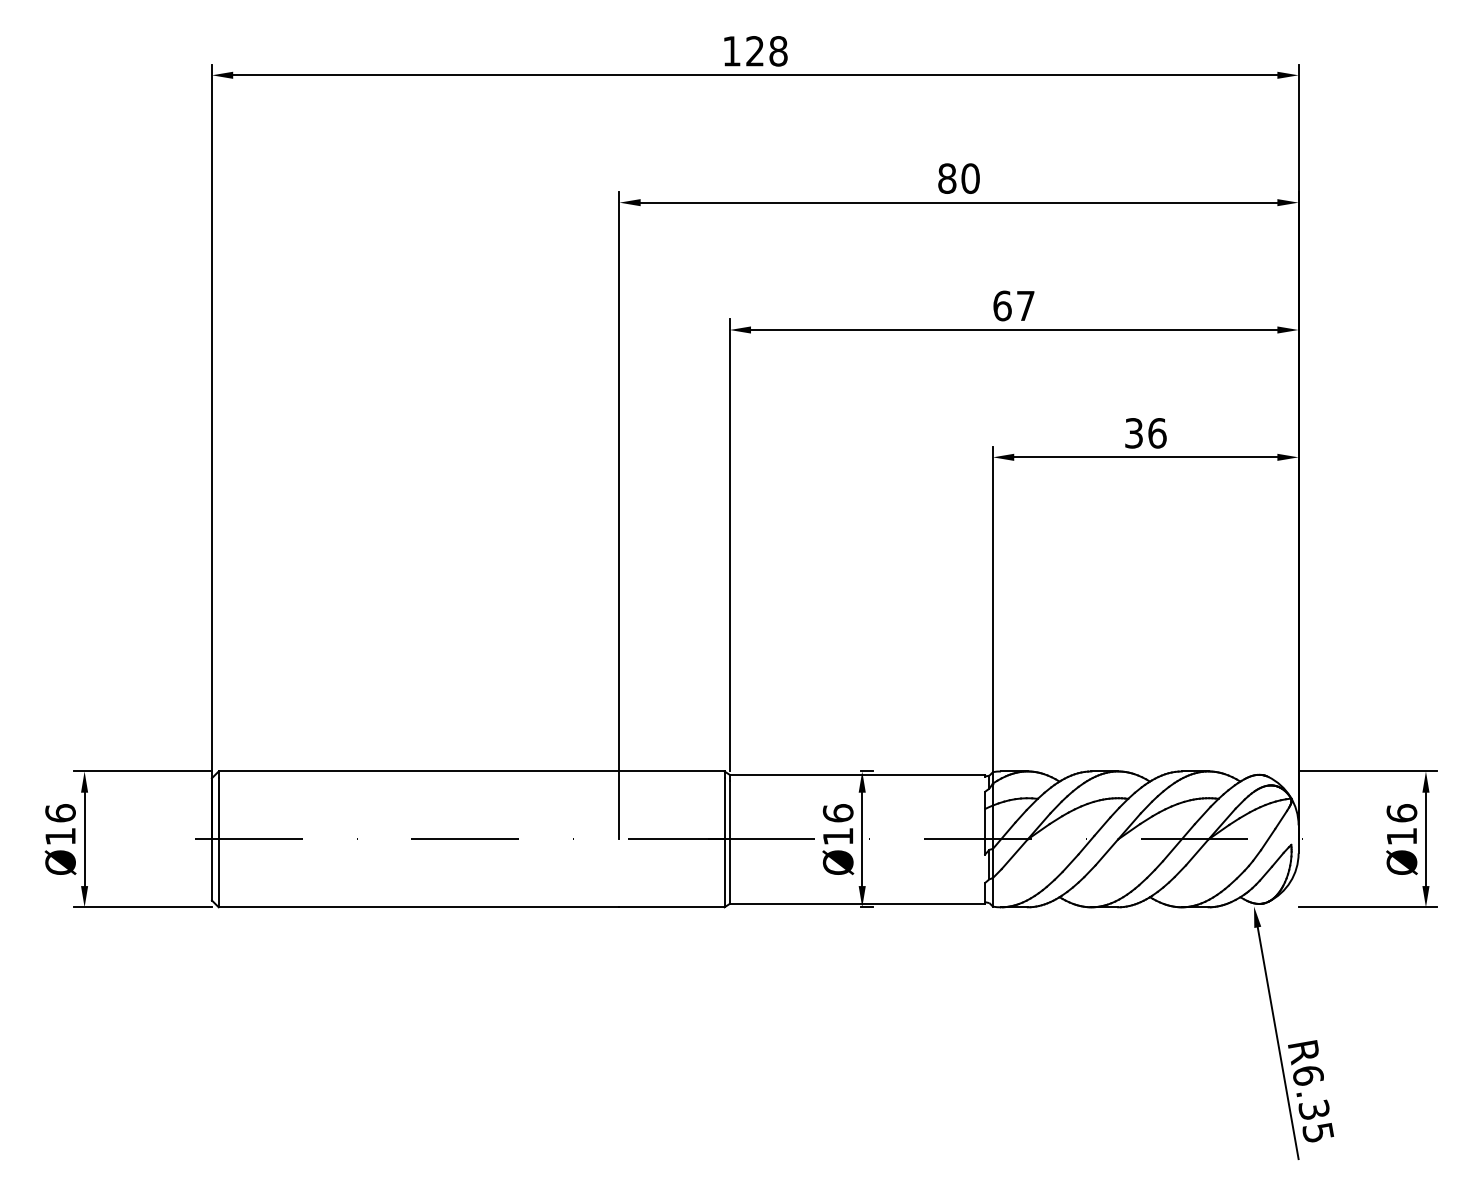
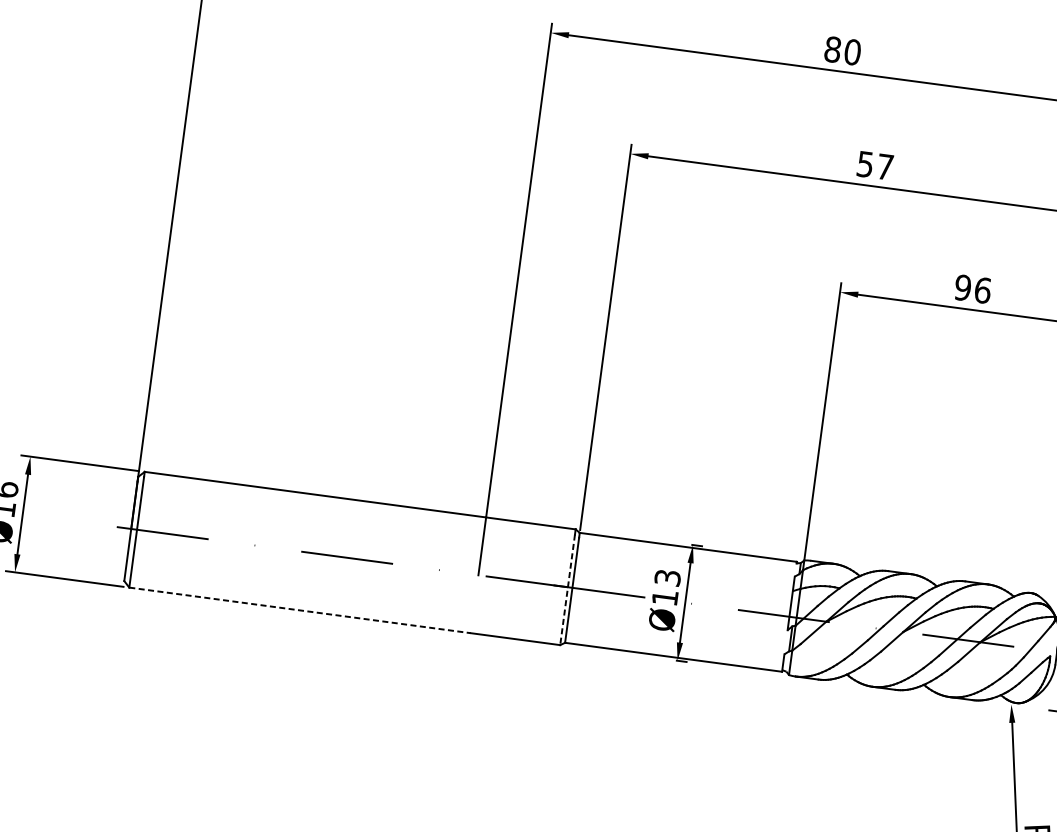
text: (1002, 305) -> (865, 164), 67 -> 57
text: (1133, 433) -> (962, 287), 36 -> 96
text: (837, 813) -> (667, 578), Ø16 -> Ø13
line: (724, 842) -> (567, 589), solid -> dashed
line: (419, 907) -> (300, 610), solid -> dashed

